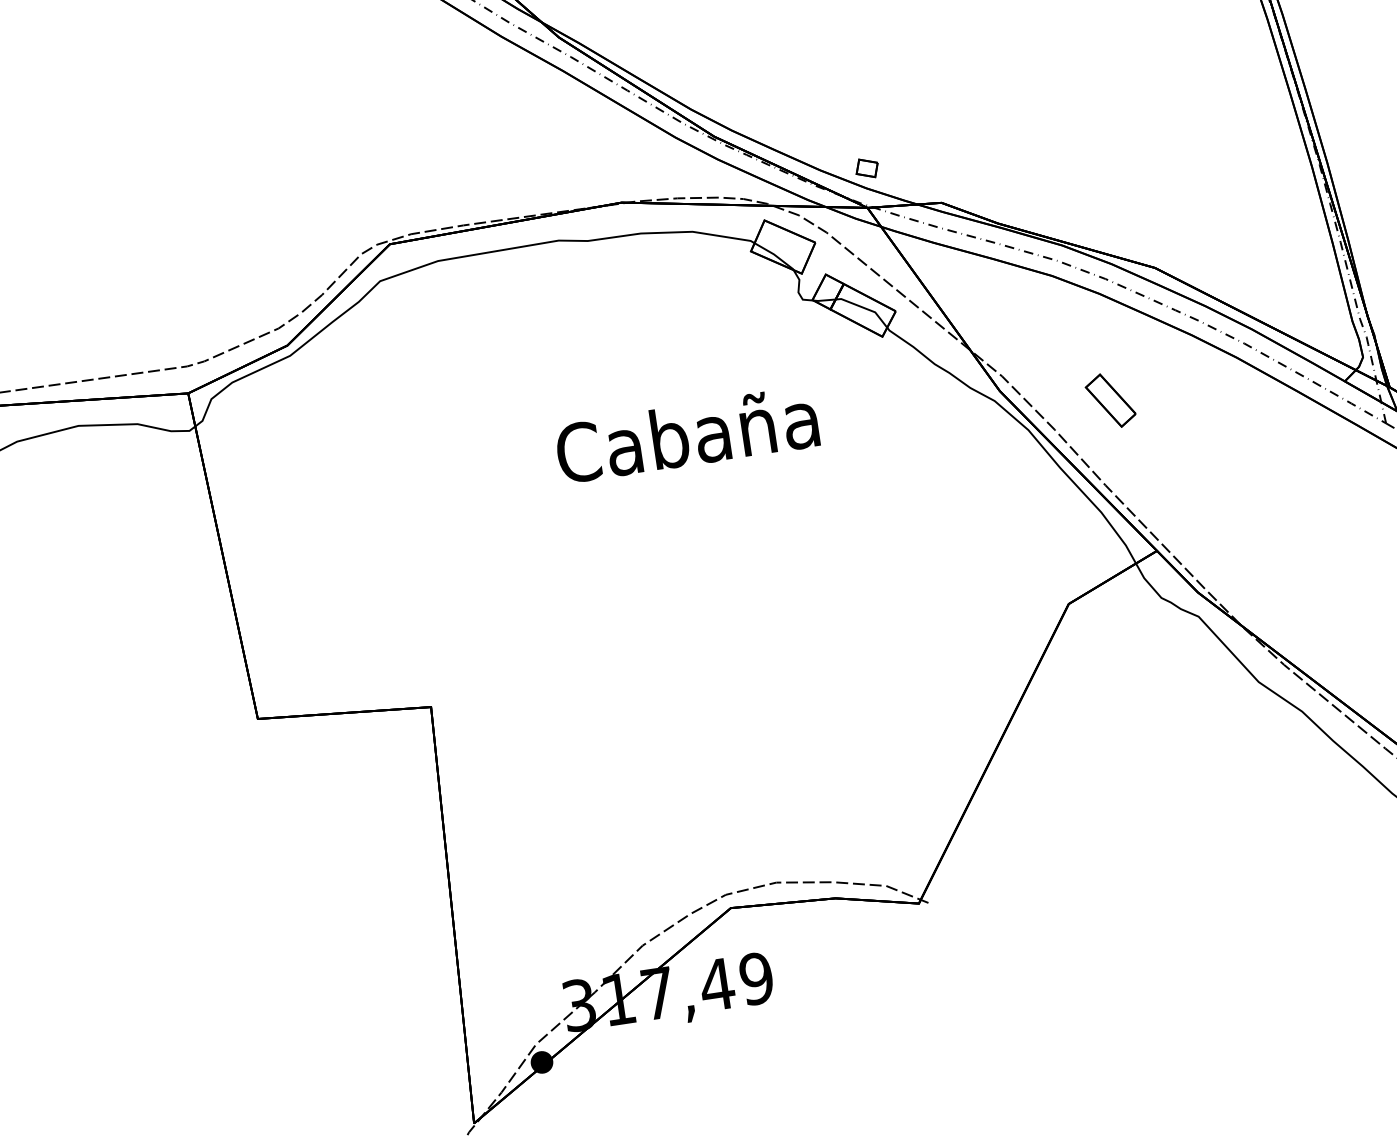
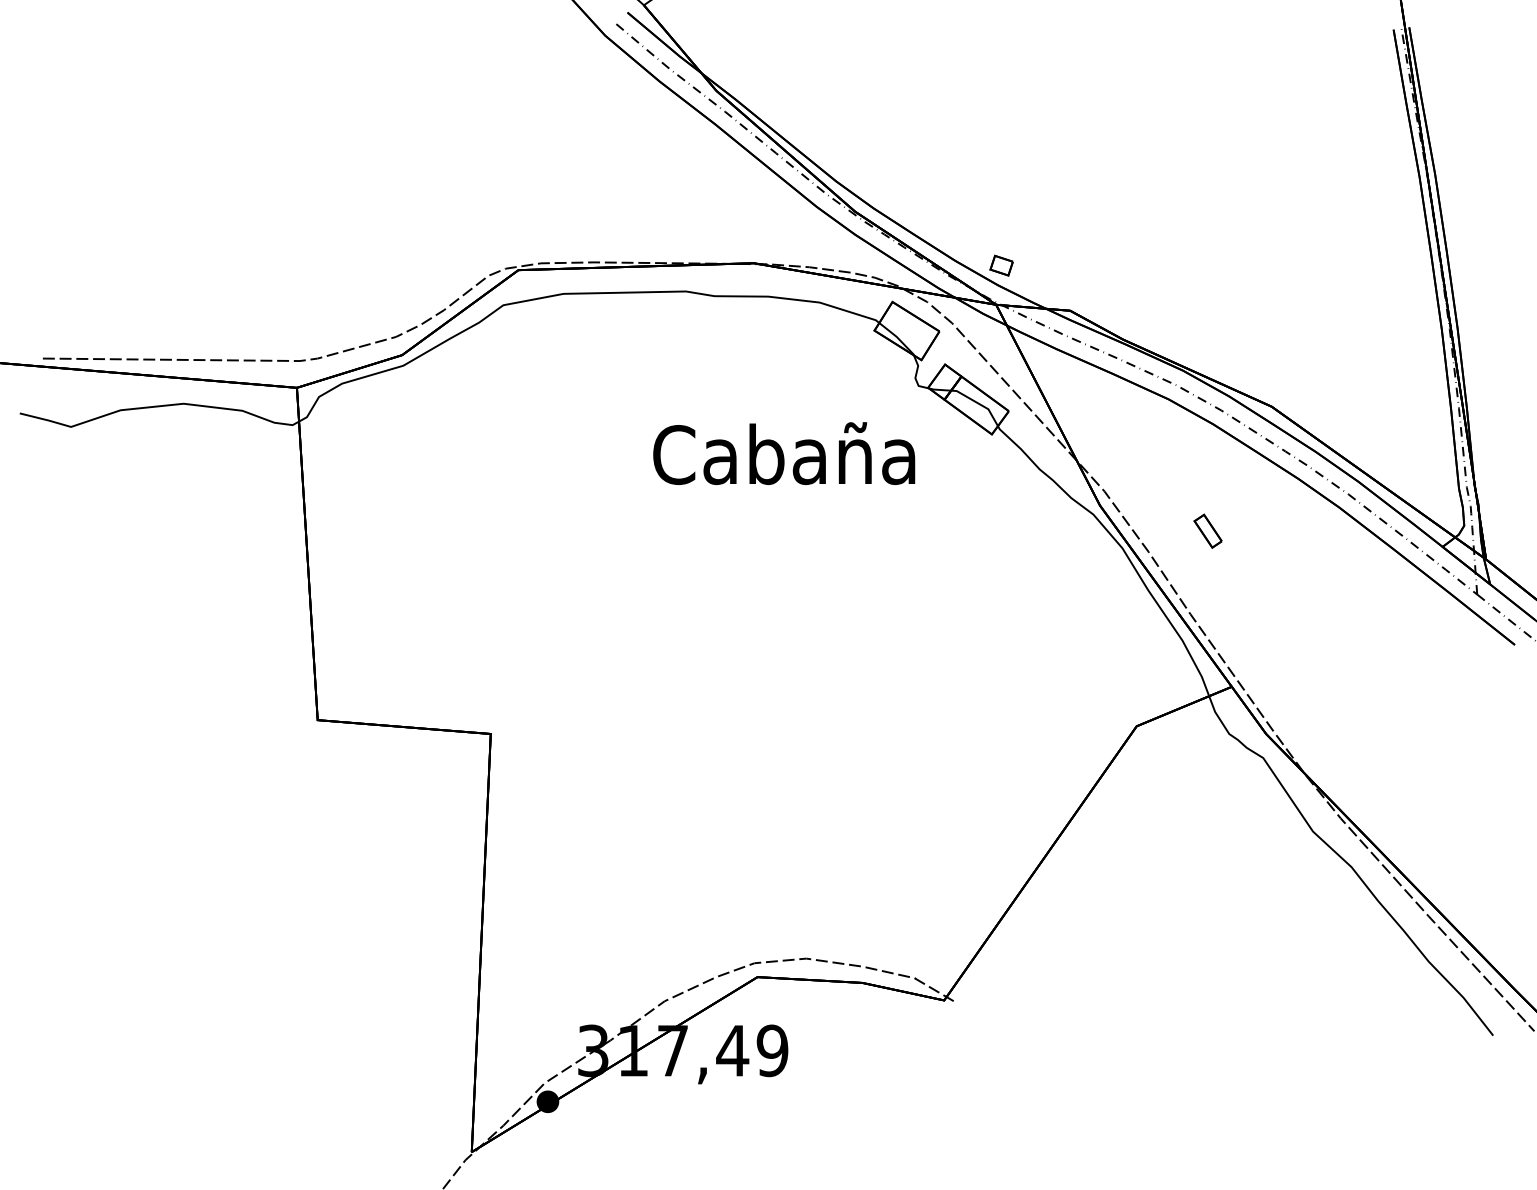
part: (1109, 399) -> (1207, 530), size x0.6
text: (687, 434) -> (784, 453), moved

